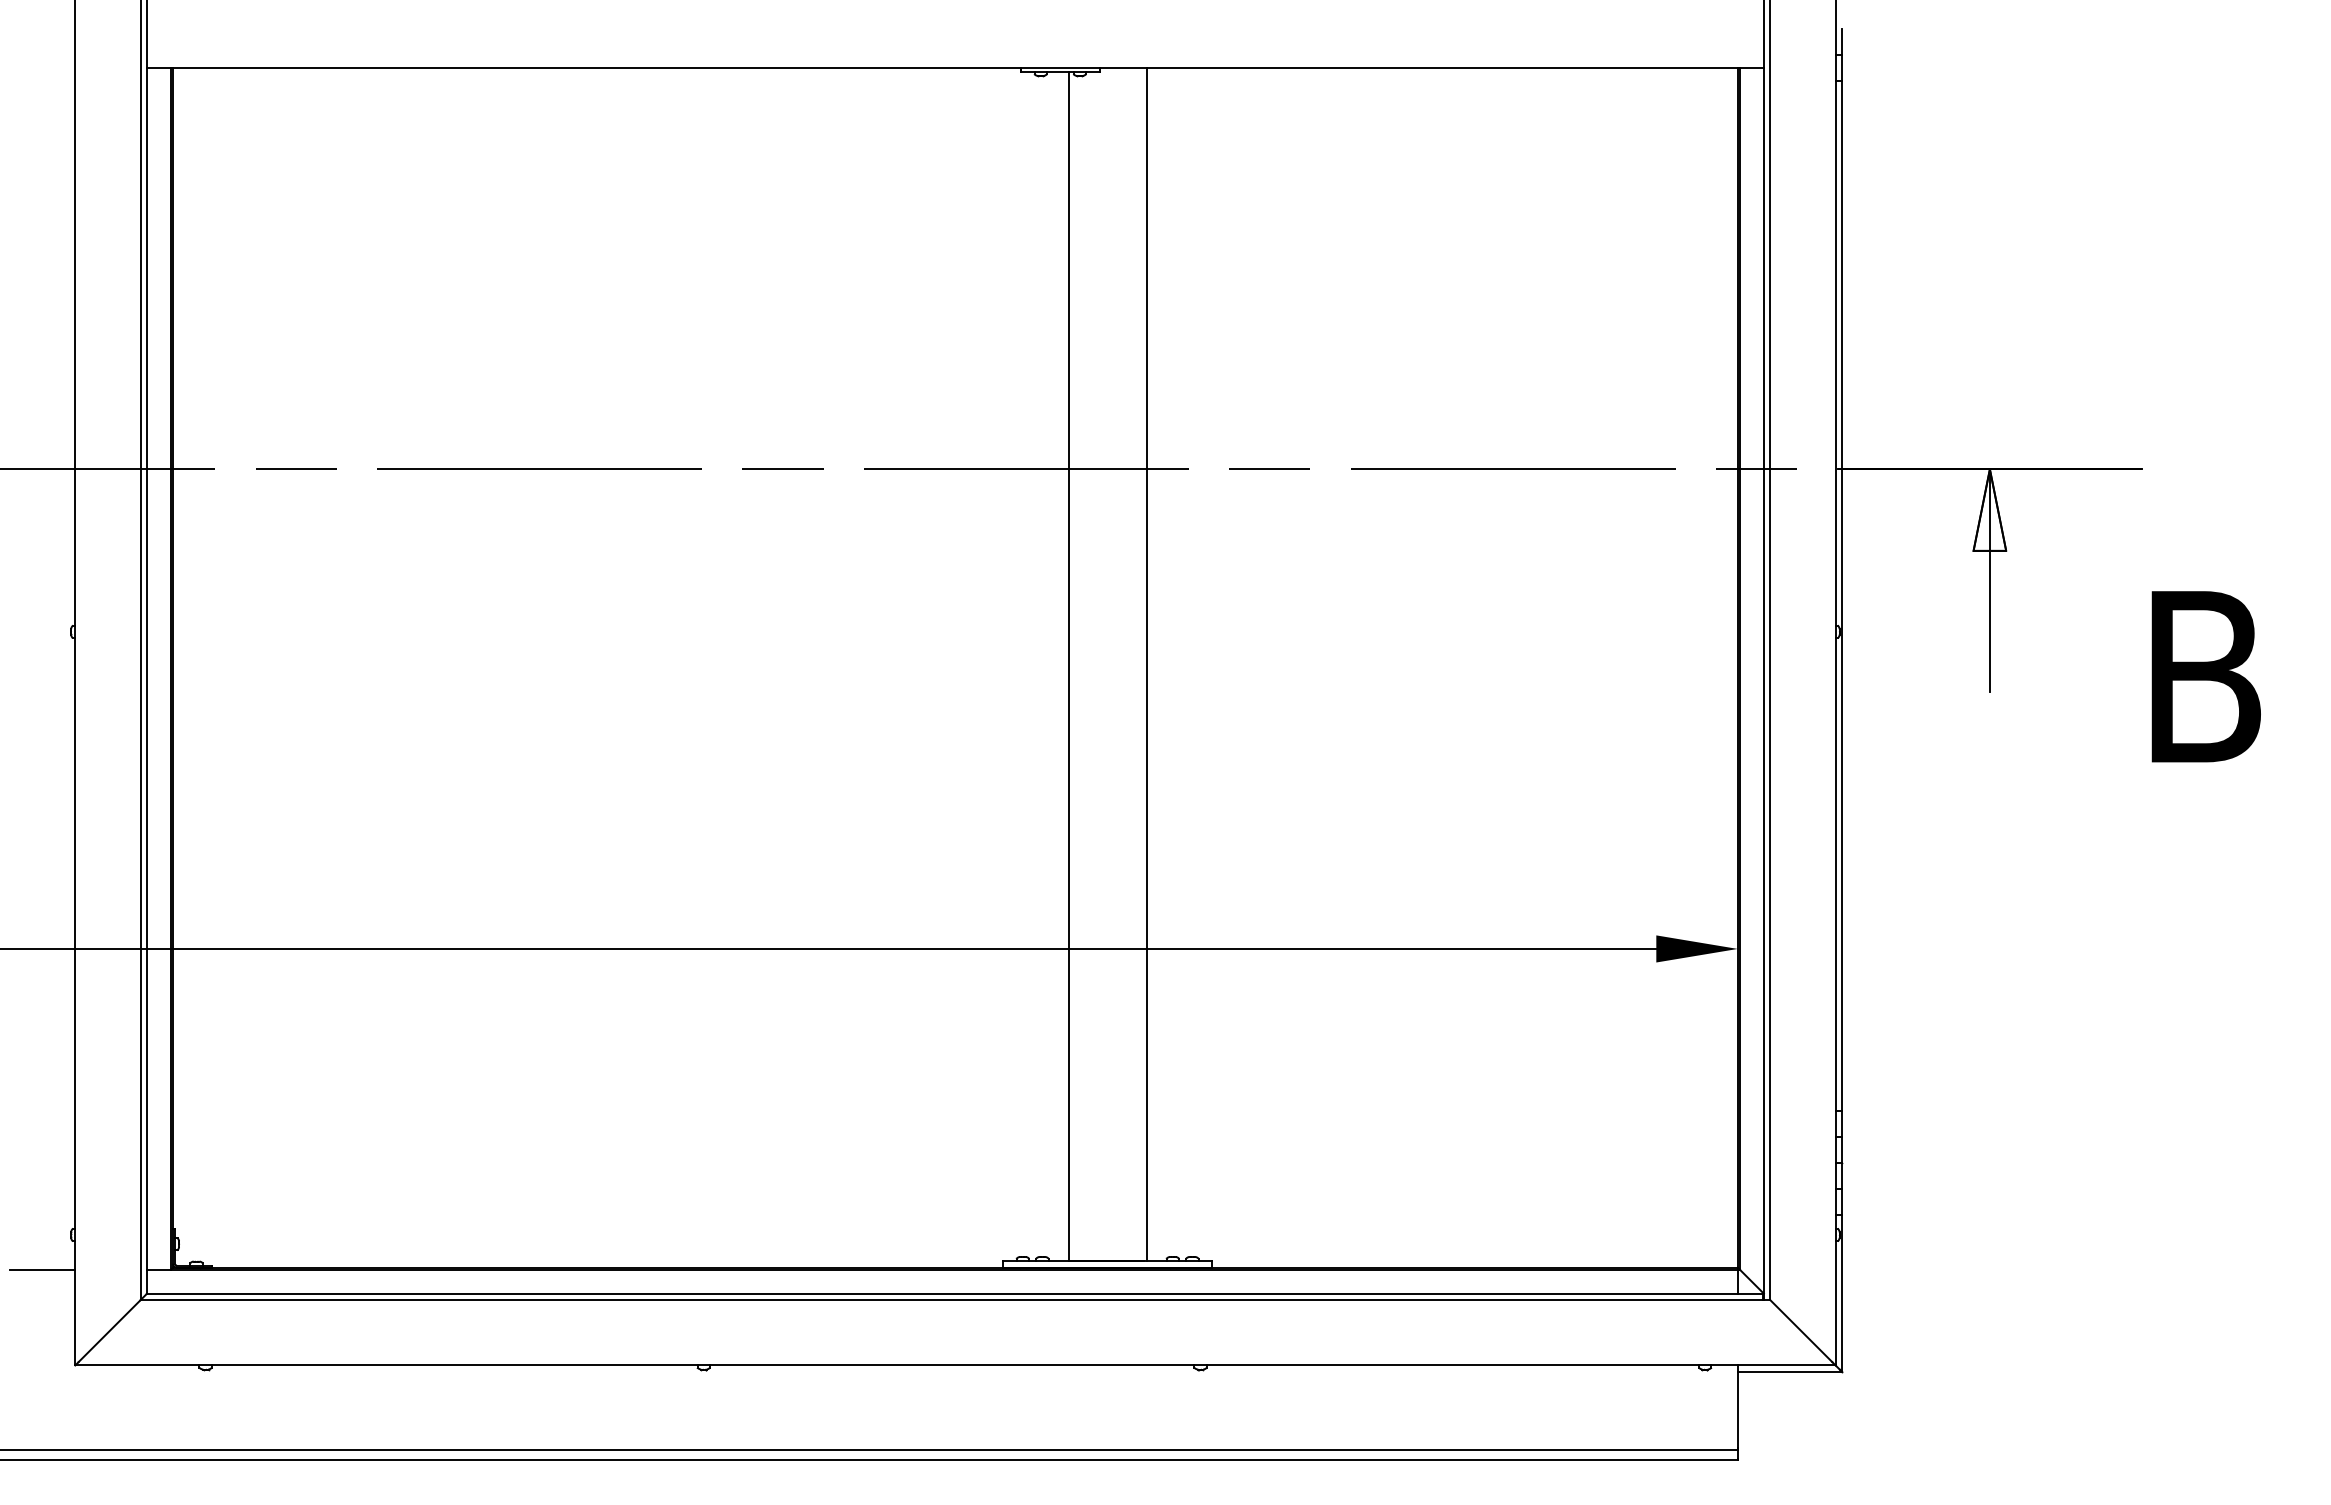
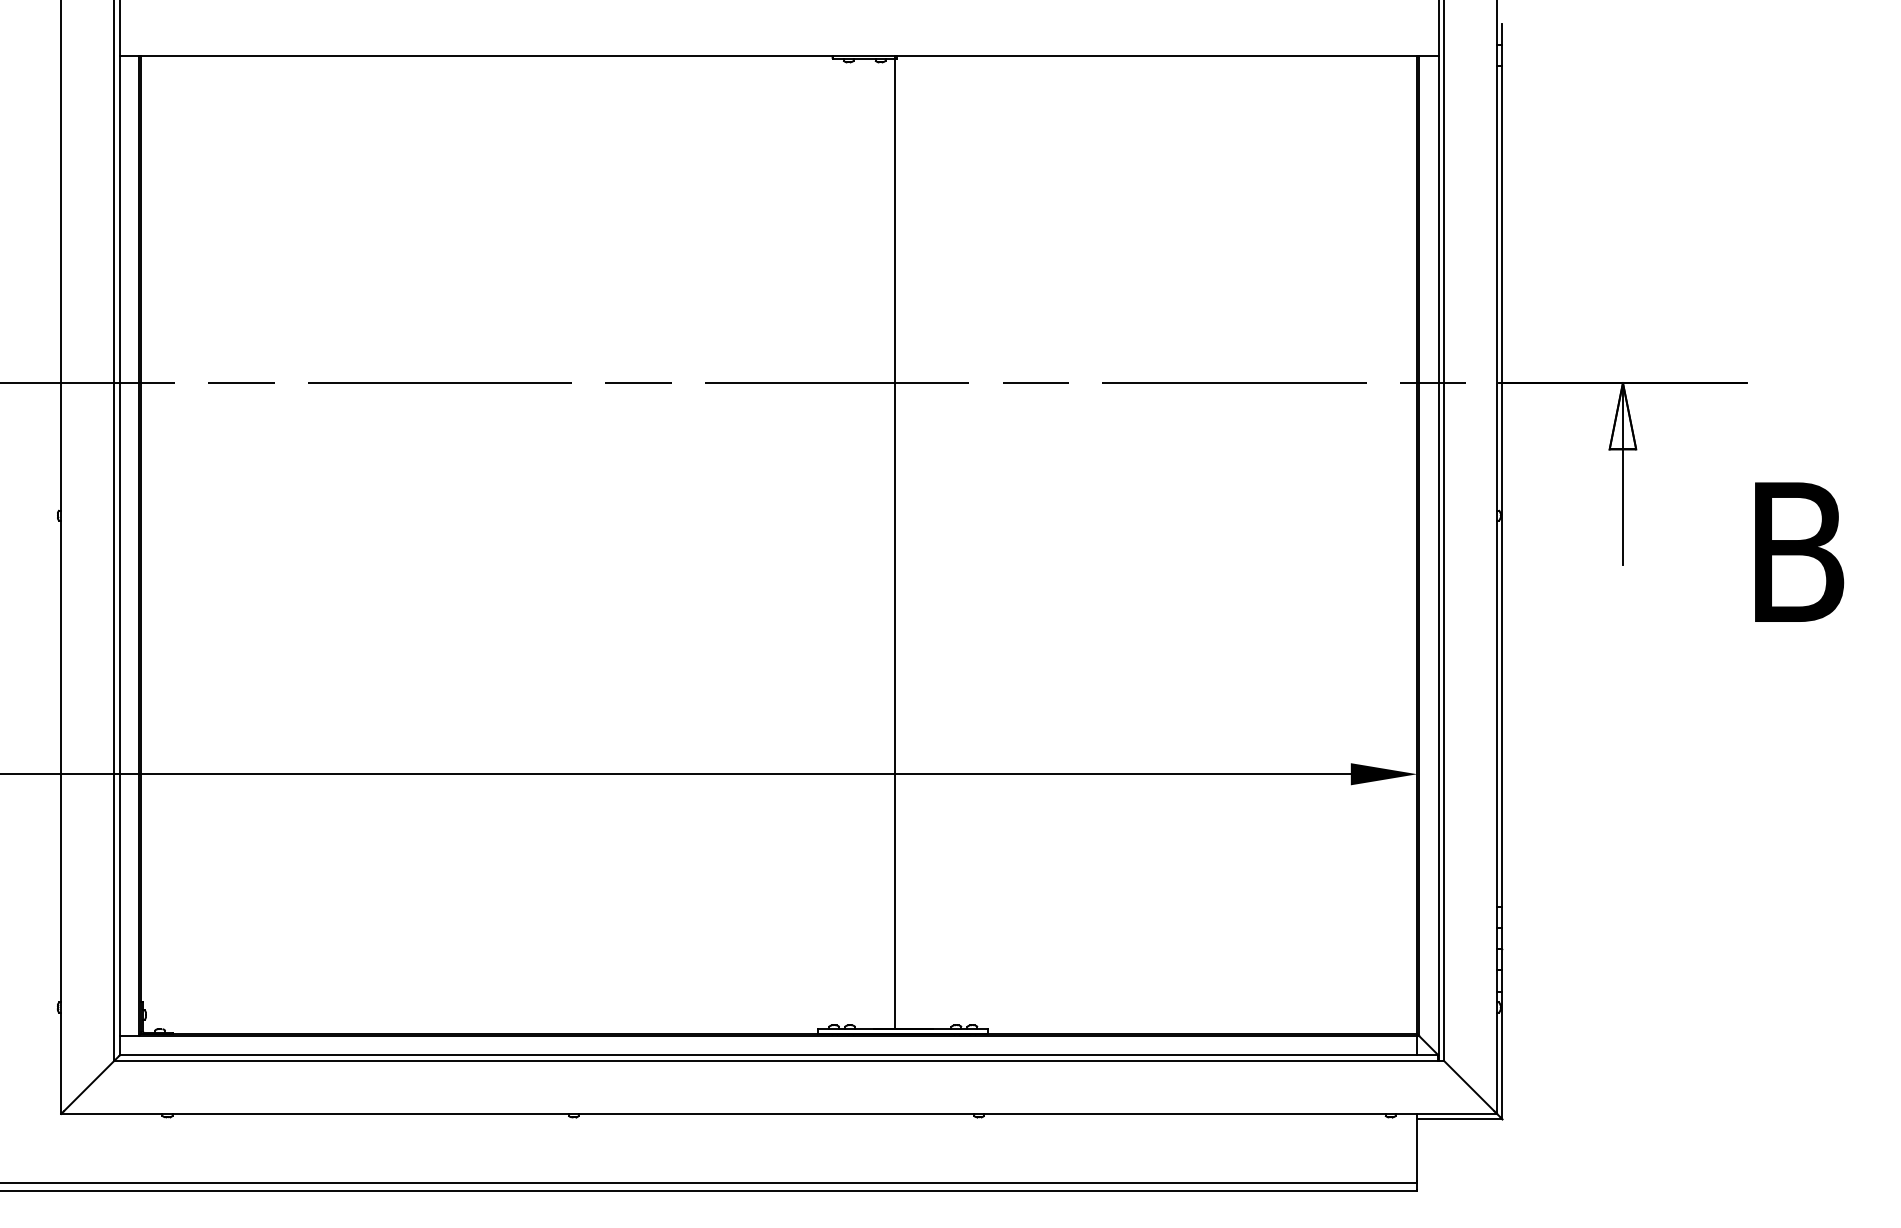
line: (1146, 664) -> (895, 542), moved
line: (1068, 666) -> (871, 543), removed
line: (42, 1269) -> (34, 1035), removed

